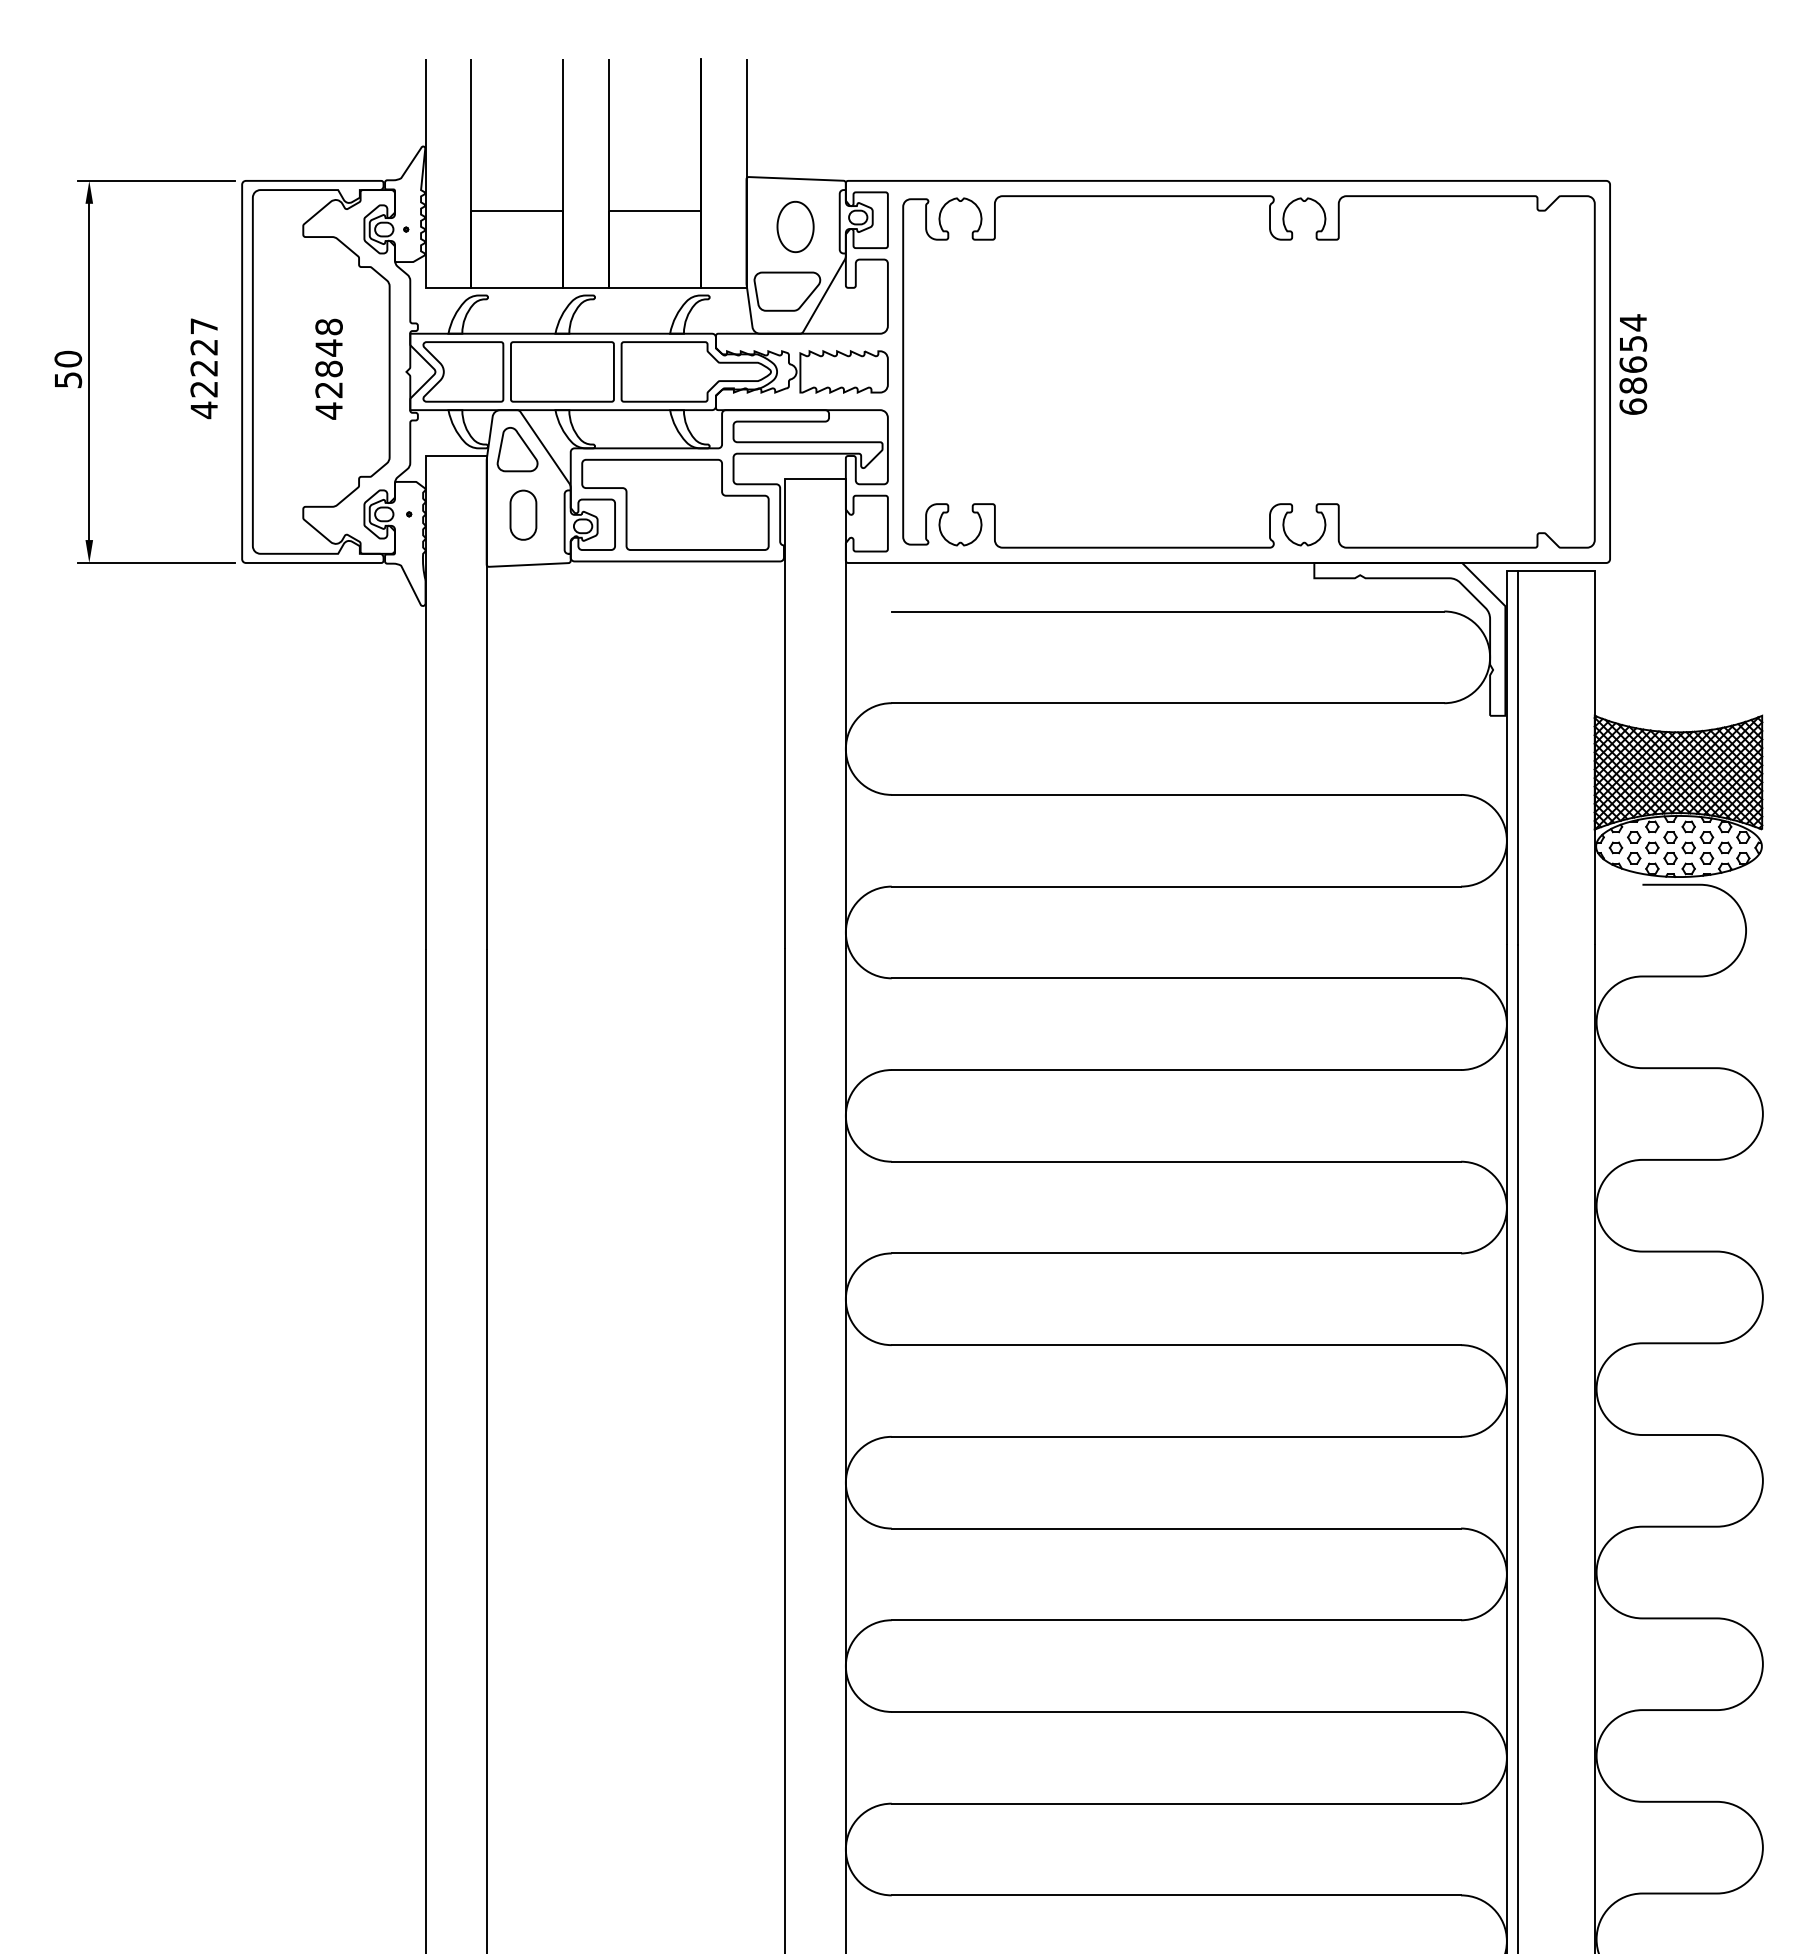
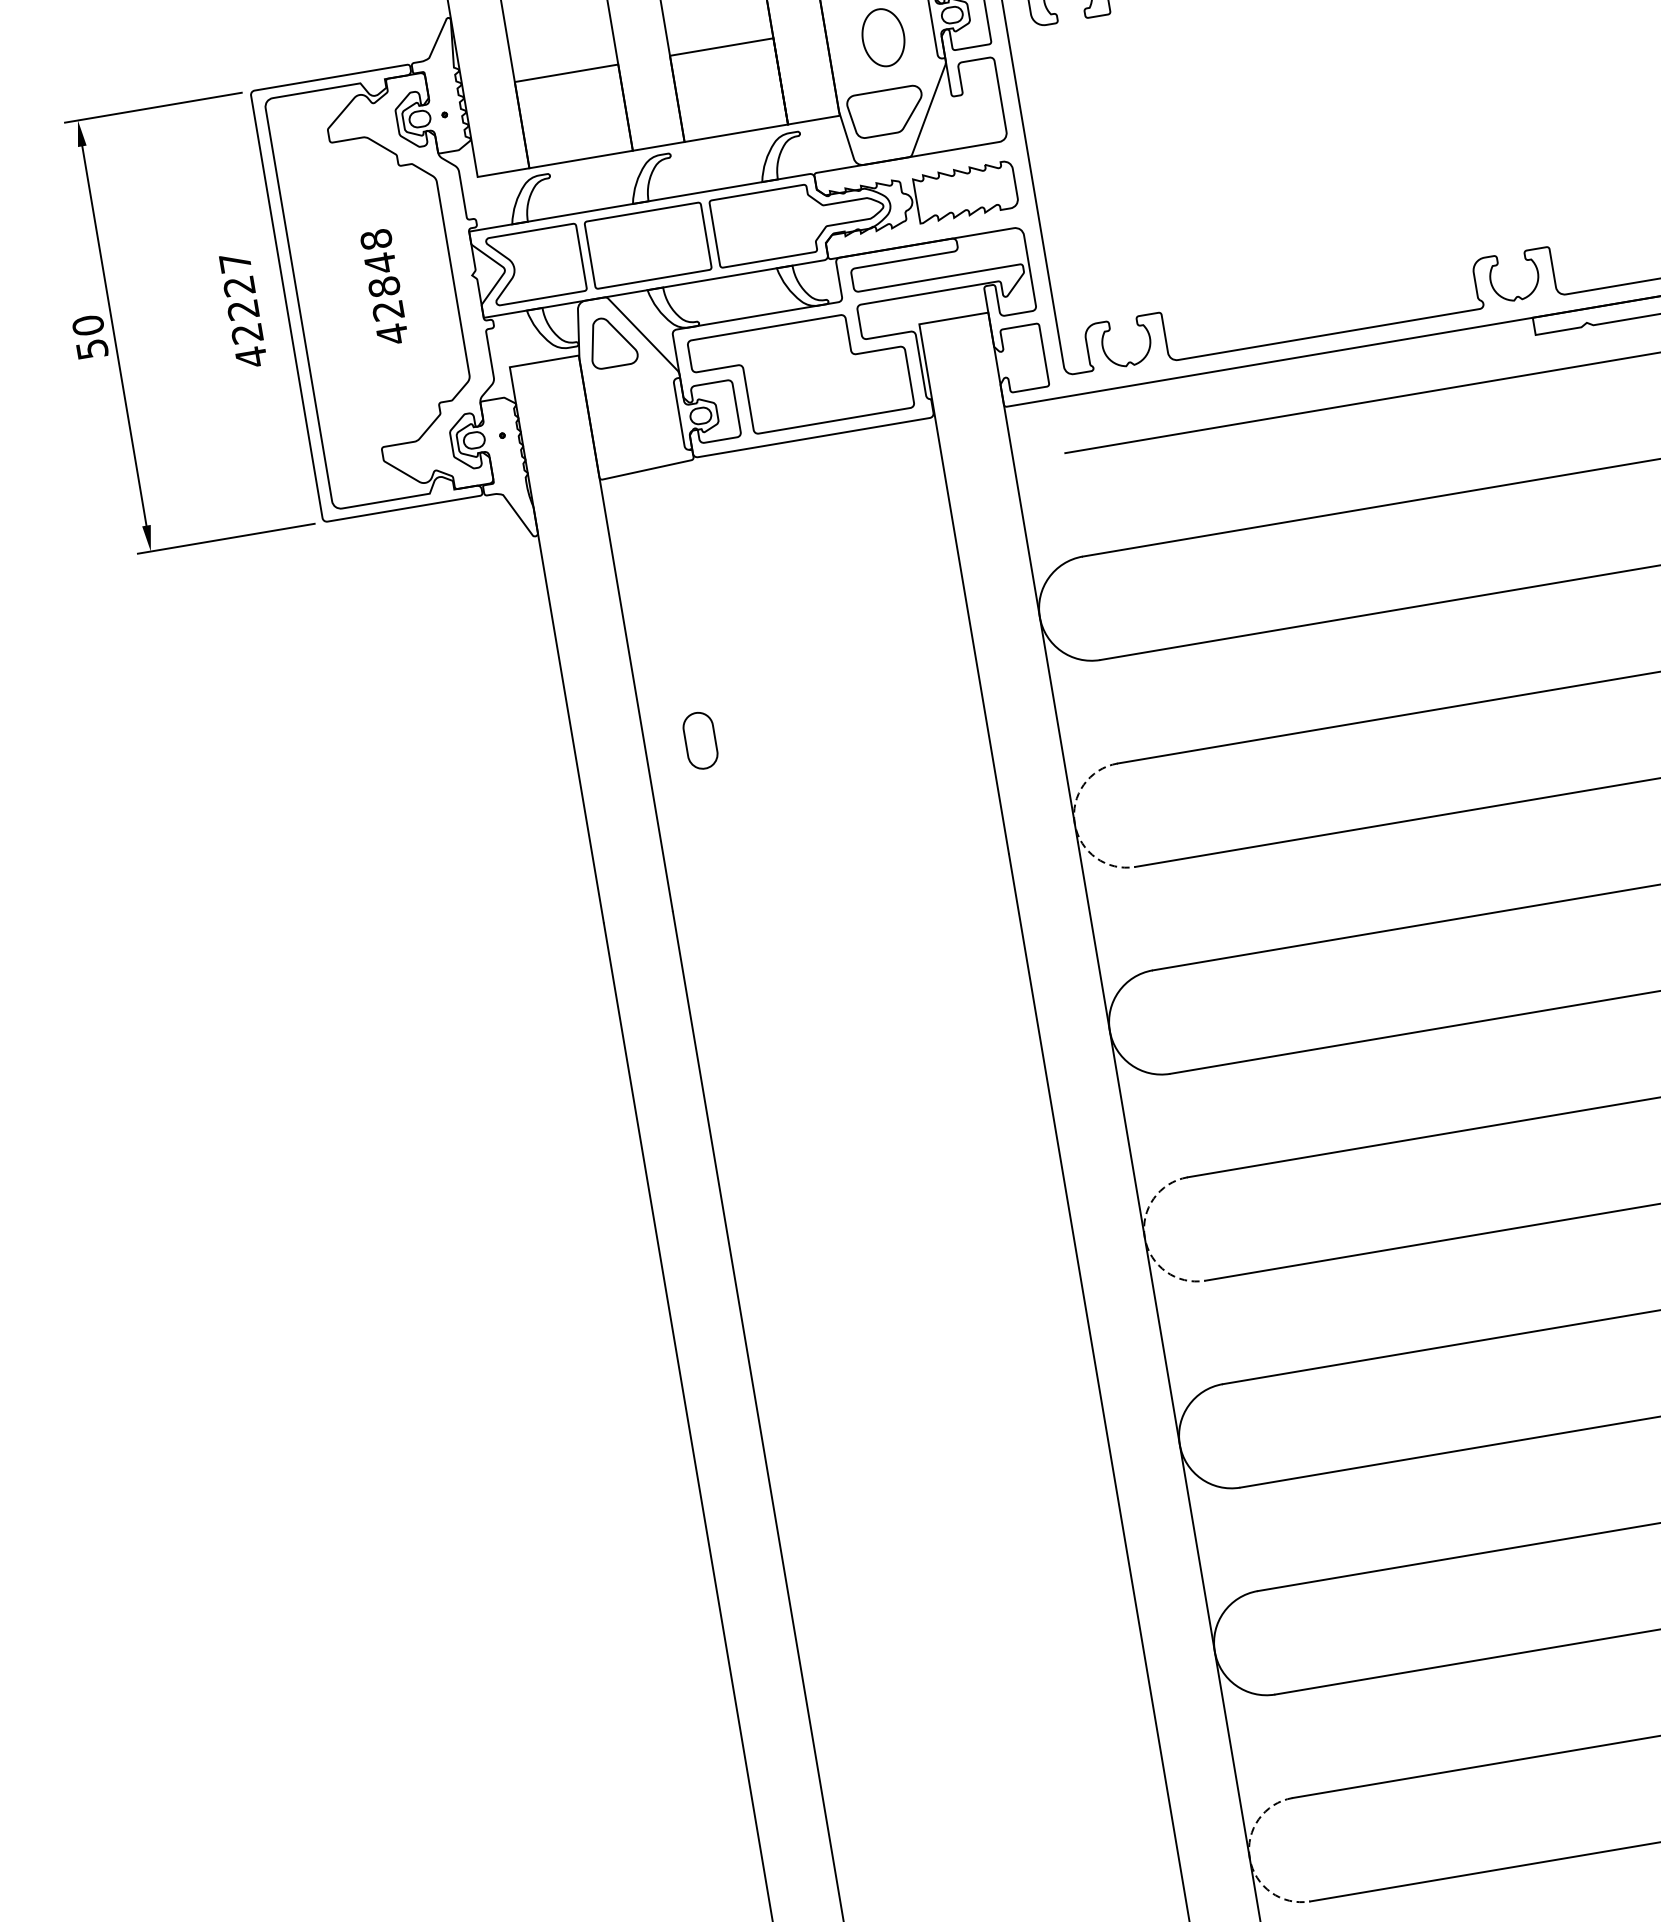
part: (523, 514) -> (700, 739), moved
arc: (845, 932) -> (1074, 824), solid -> dashed
arc: (845, 1299) -> (1144, 1238), solid -> dashed
arc: (845, 1849) -> (1249, 1858), solid -> dashed

